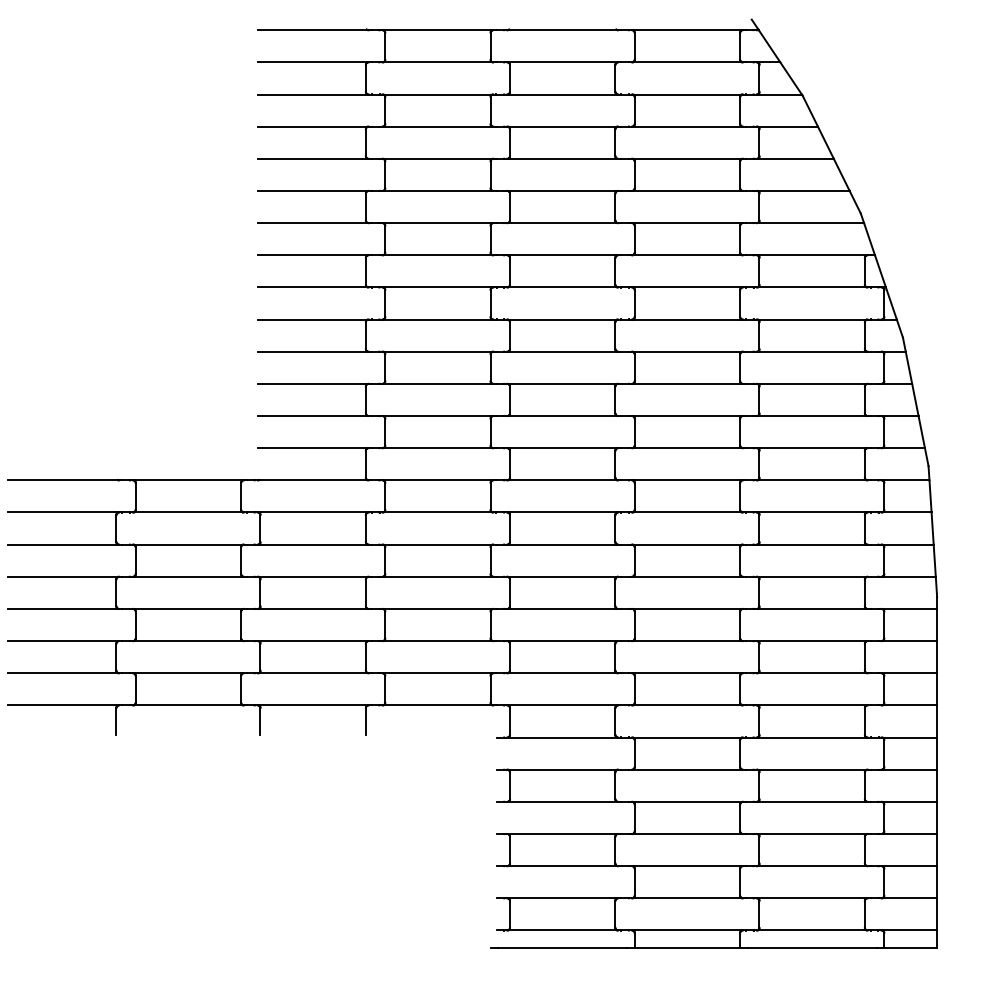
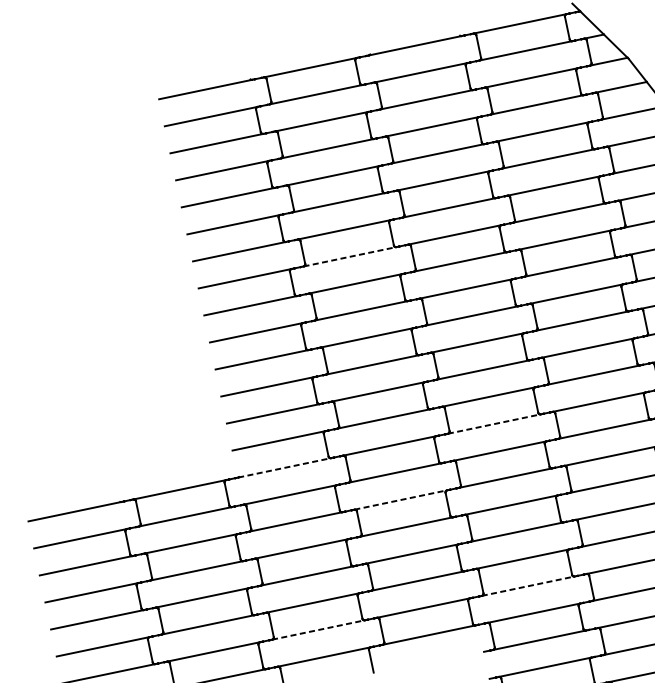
line: (438, 255) -> (350, 256), solid -> dashed
line: (313, 480) -> (284, 467), solid -> dashed
line: (563, 480) -> (495, 424), solid -> dashed
line: (438, 544) -> (401, 499), solid -> dashed
line: (313, 673) -> (318, 630), solid -> dashed
line: (563, 673) -> (528, 586), solid -> dashed

